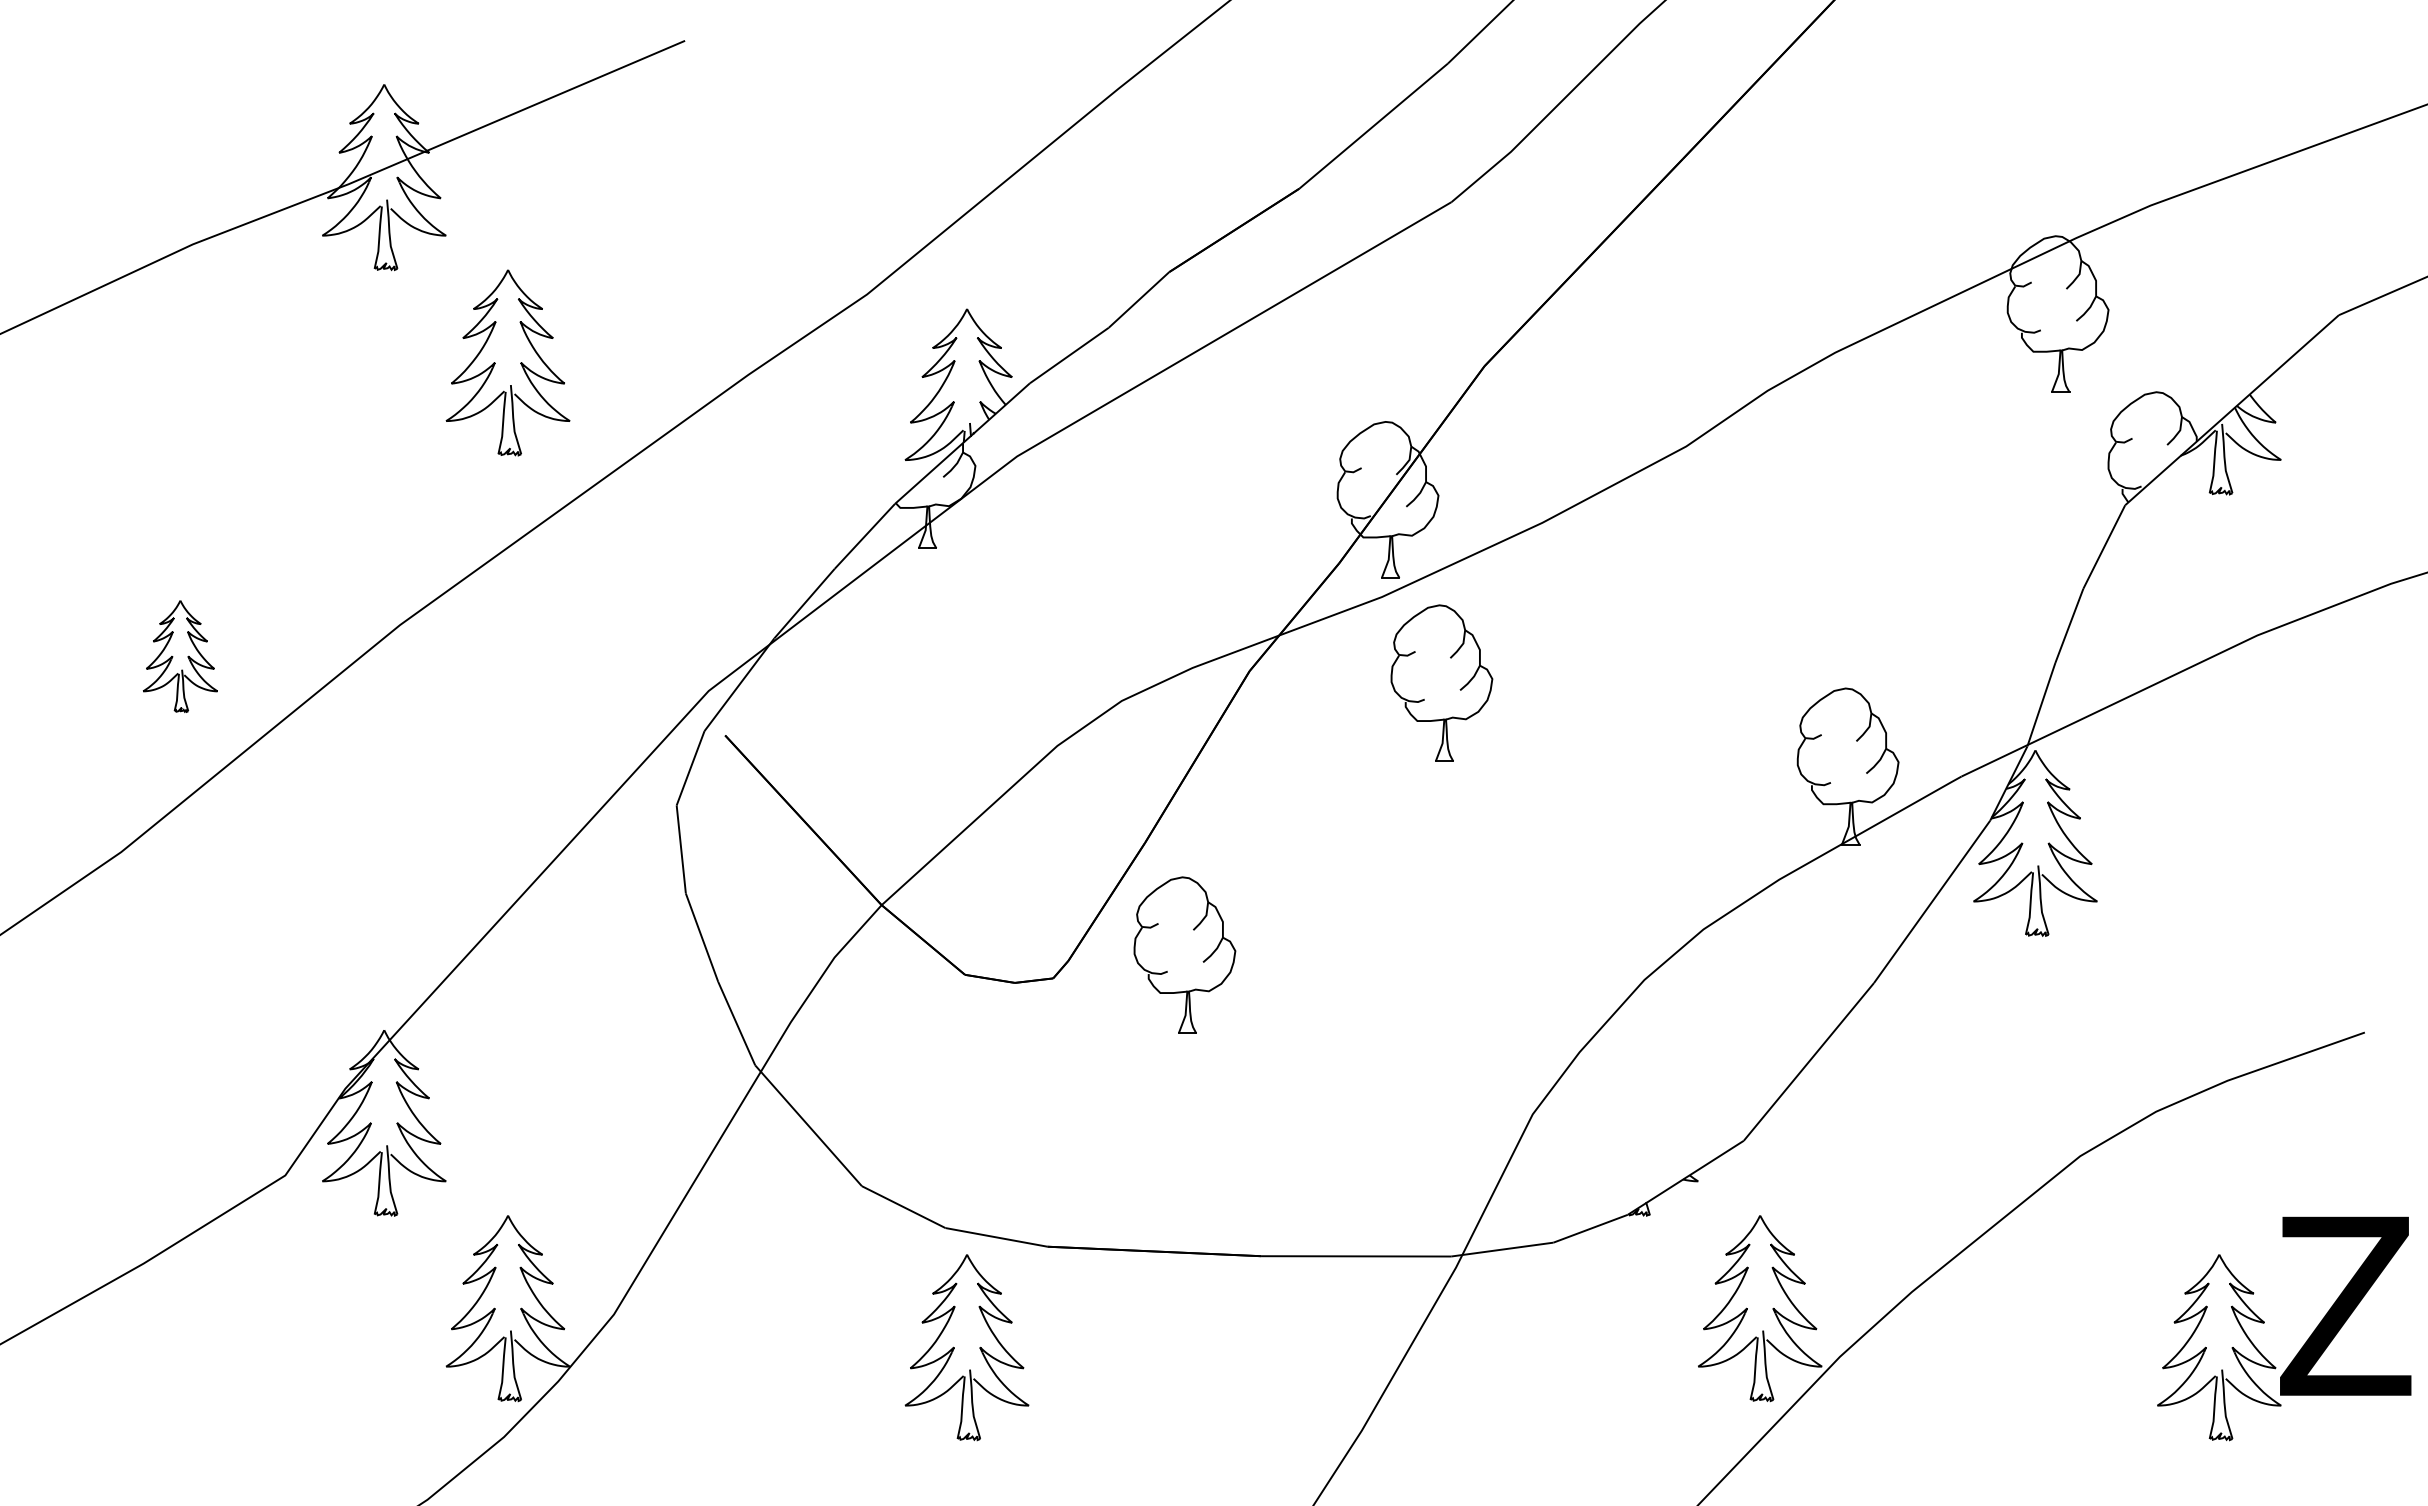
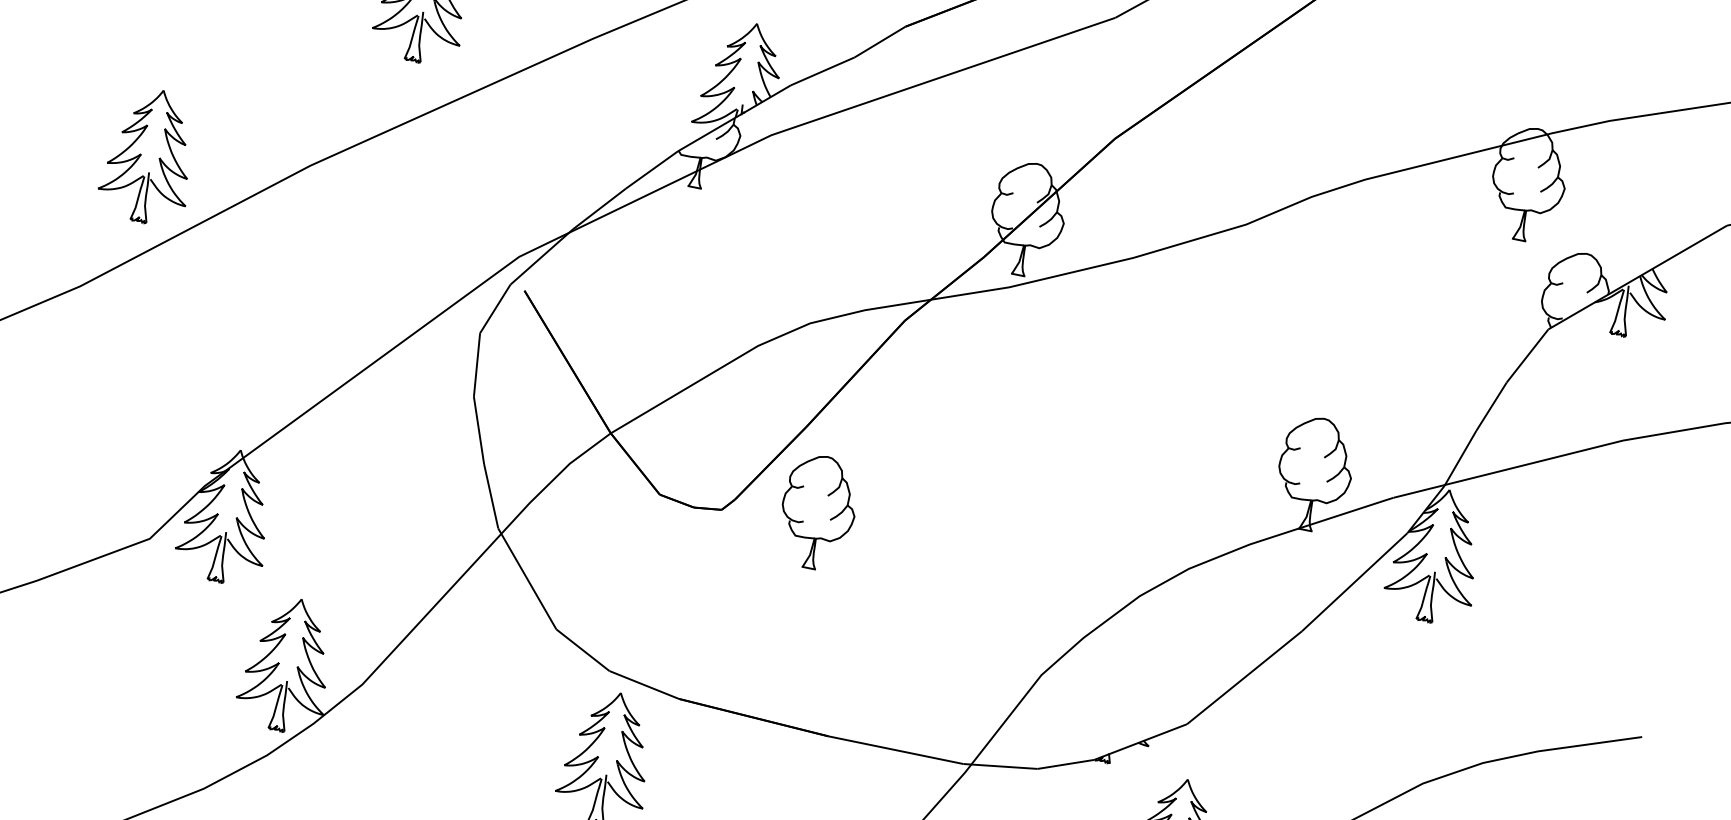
part: (180, 656) -> (150, 156), size x1.67
part: (1441, 682) -> (1039, 356), removed

